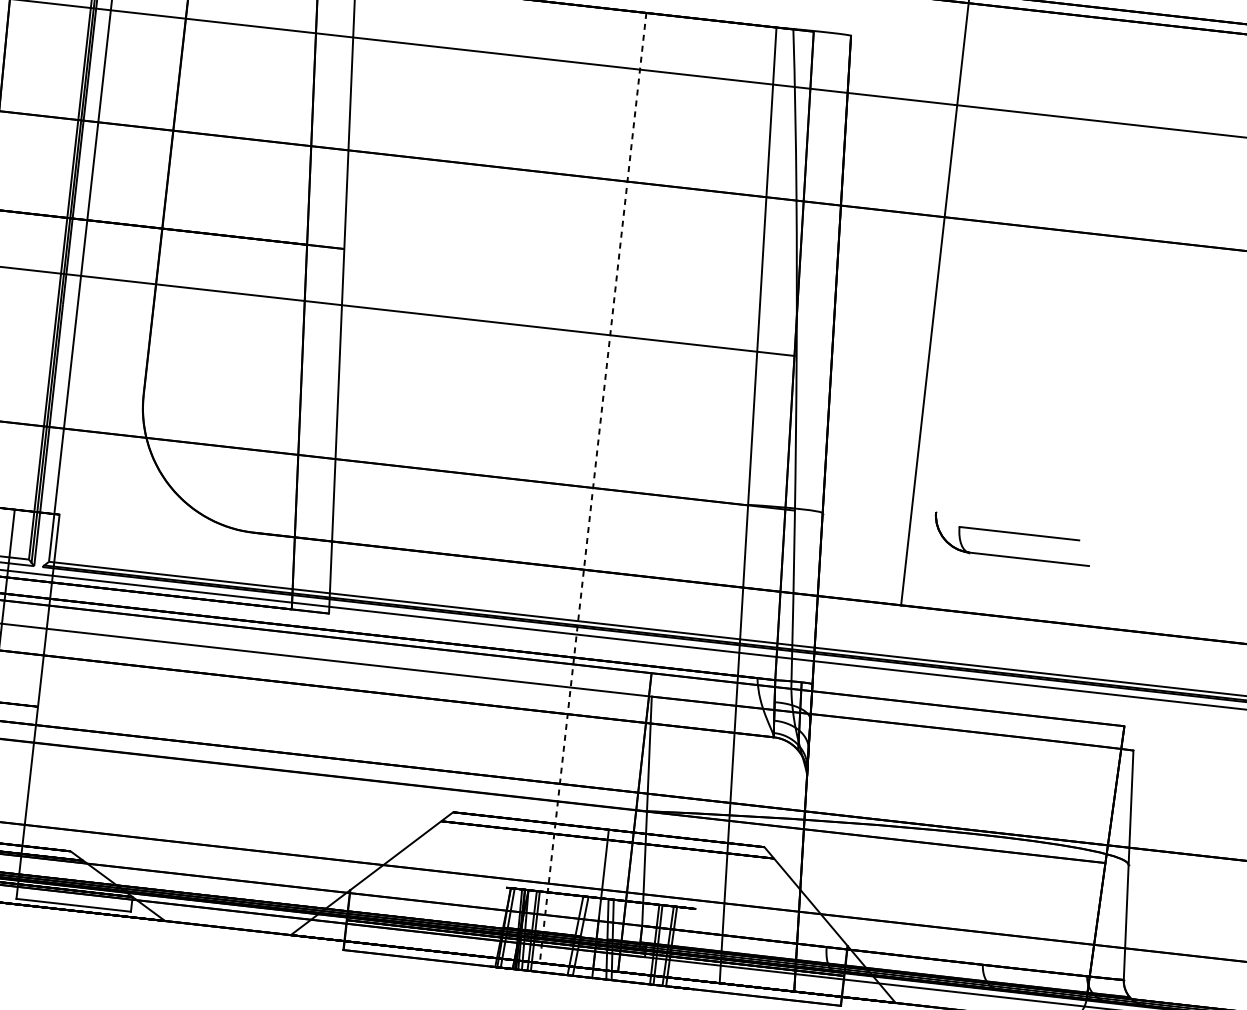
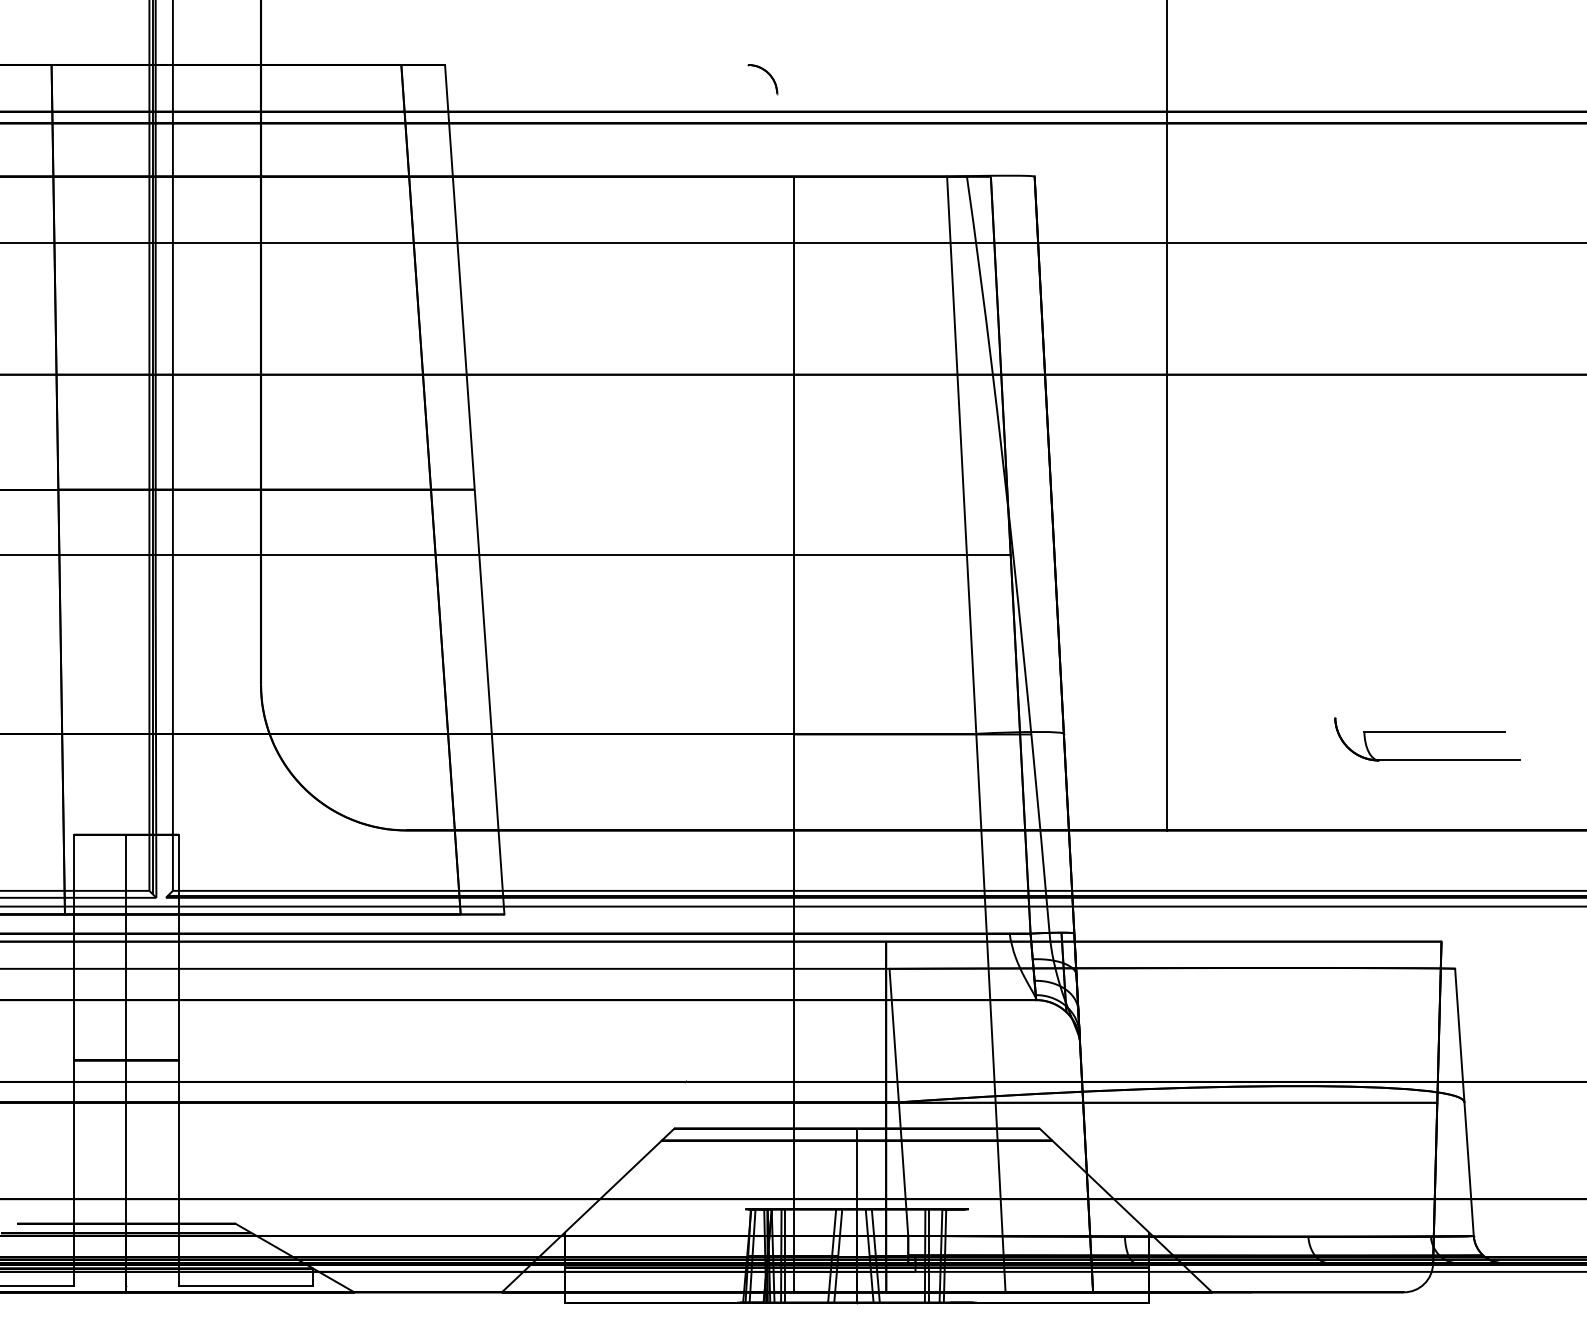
line: (593, 488) -> (794, 734), dashed -> solid
part: (1013, 533) -> (1427, 732), moved

